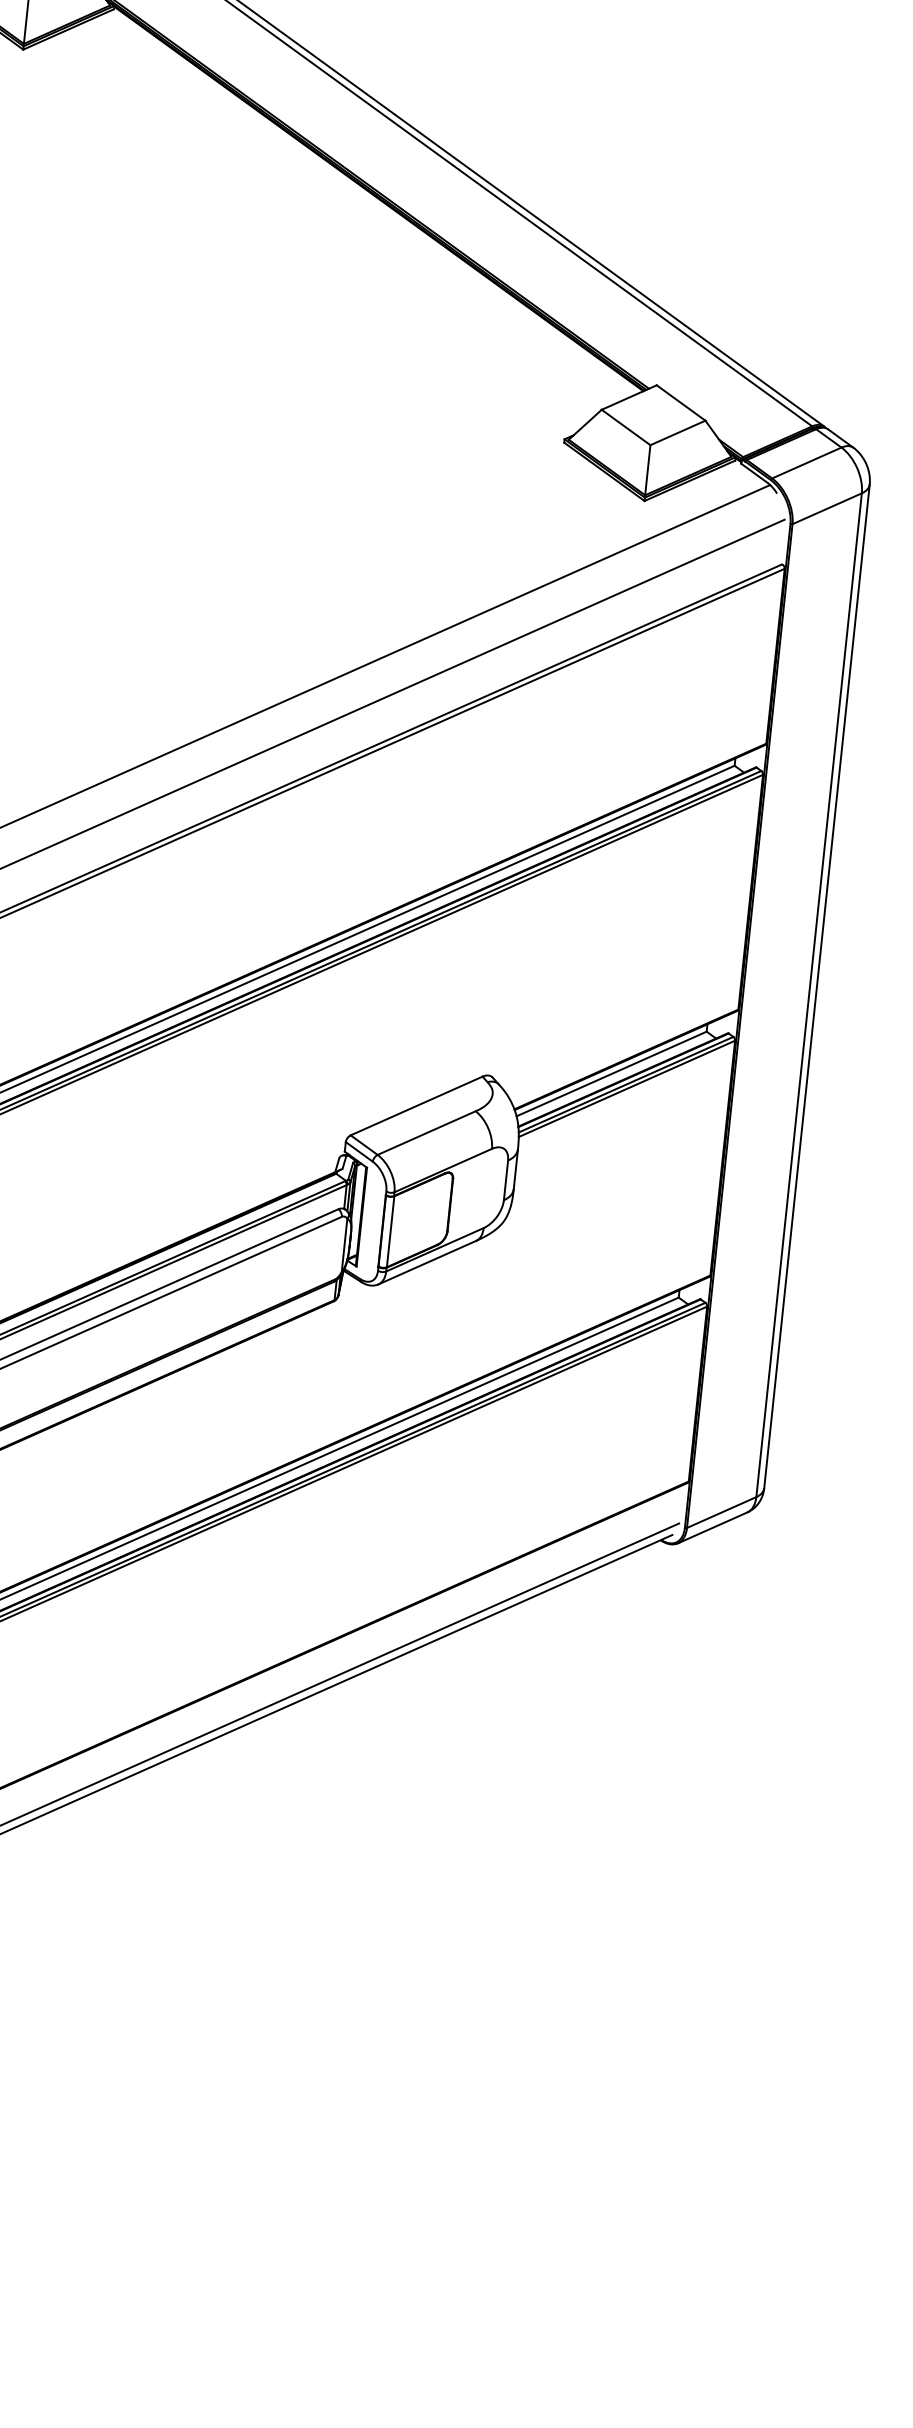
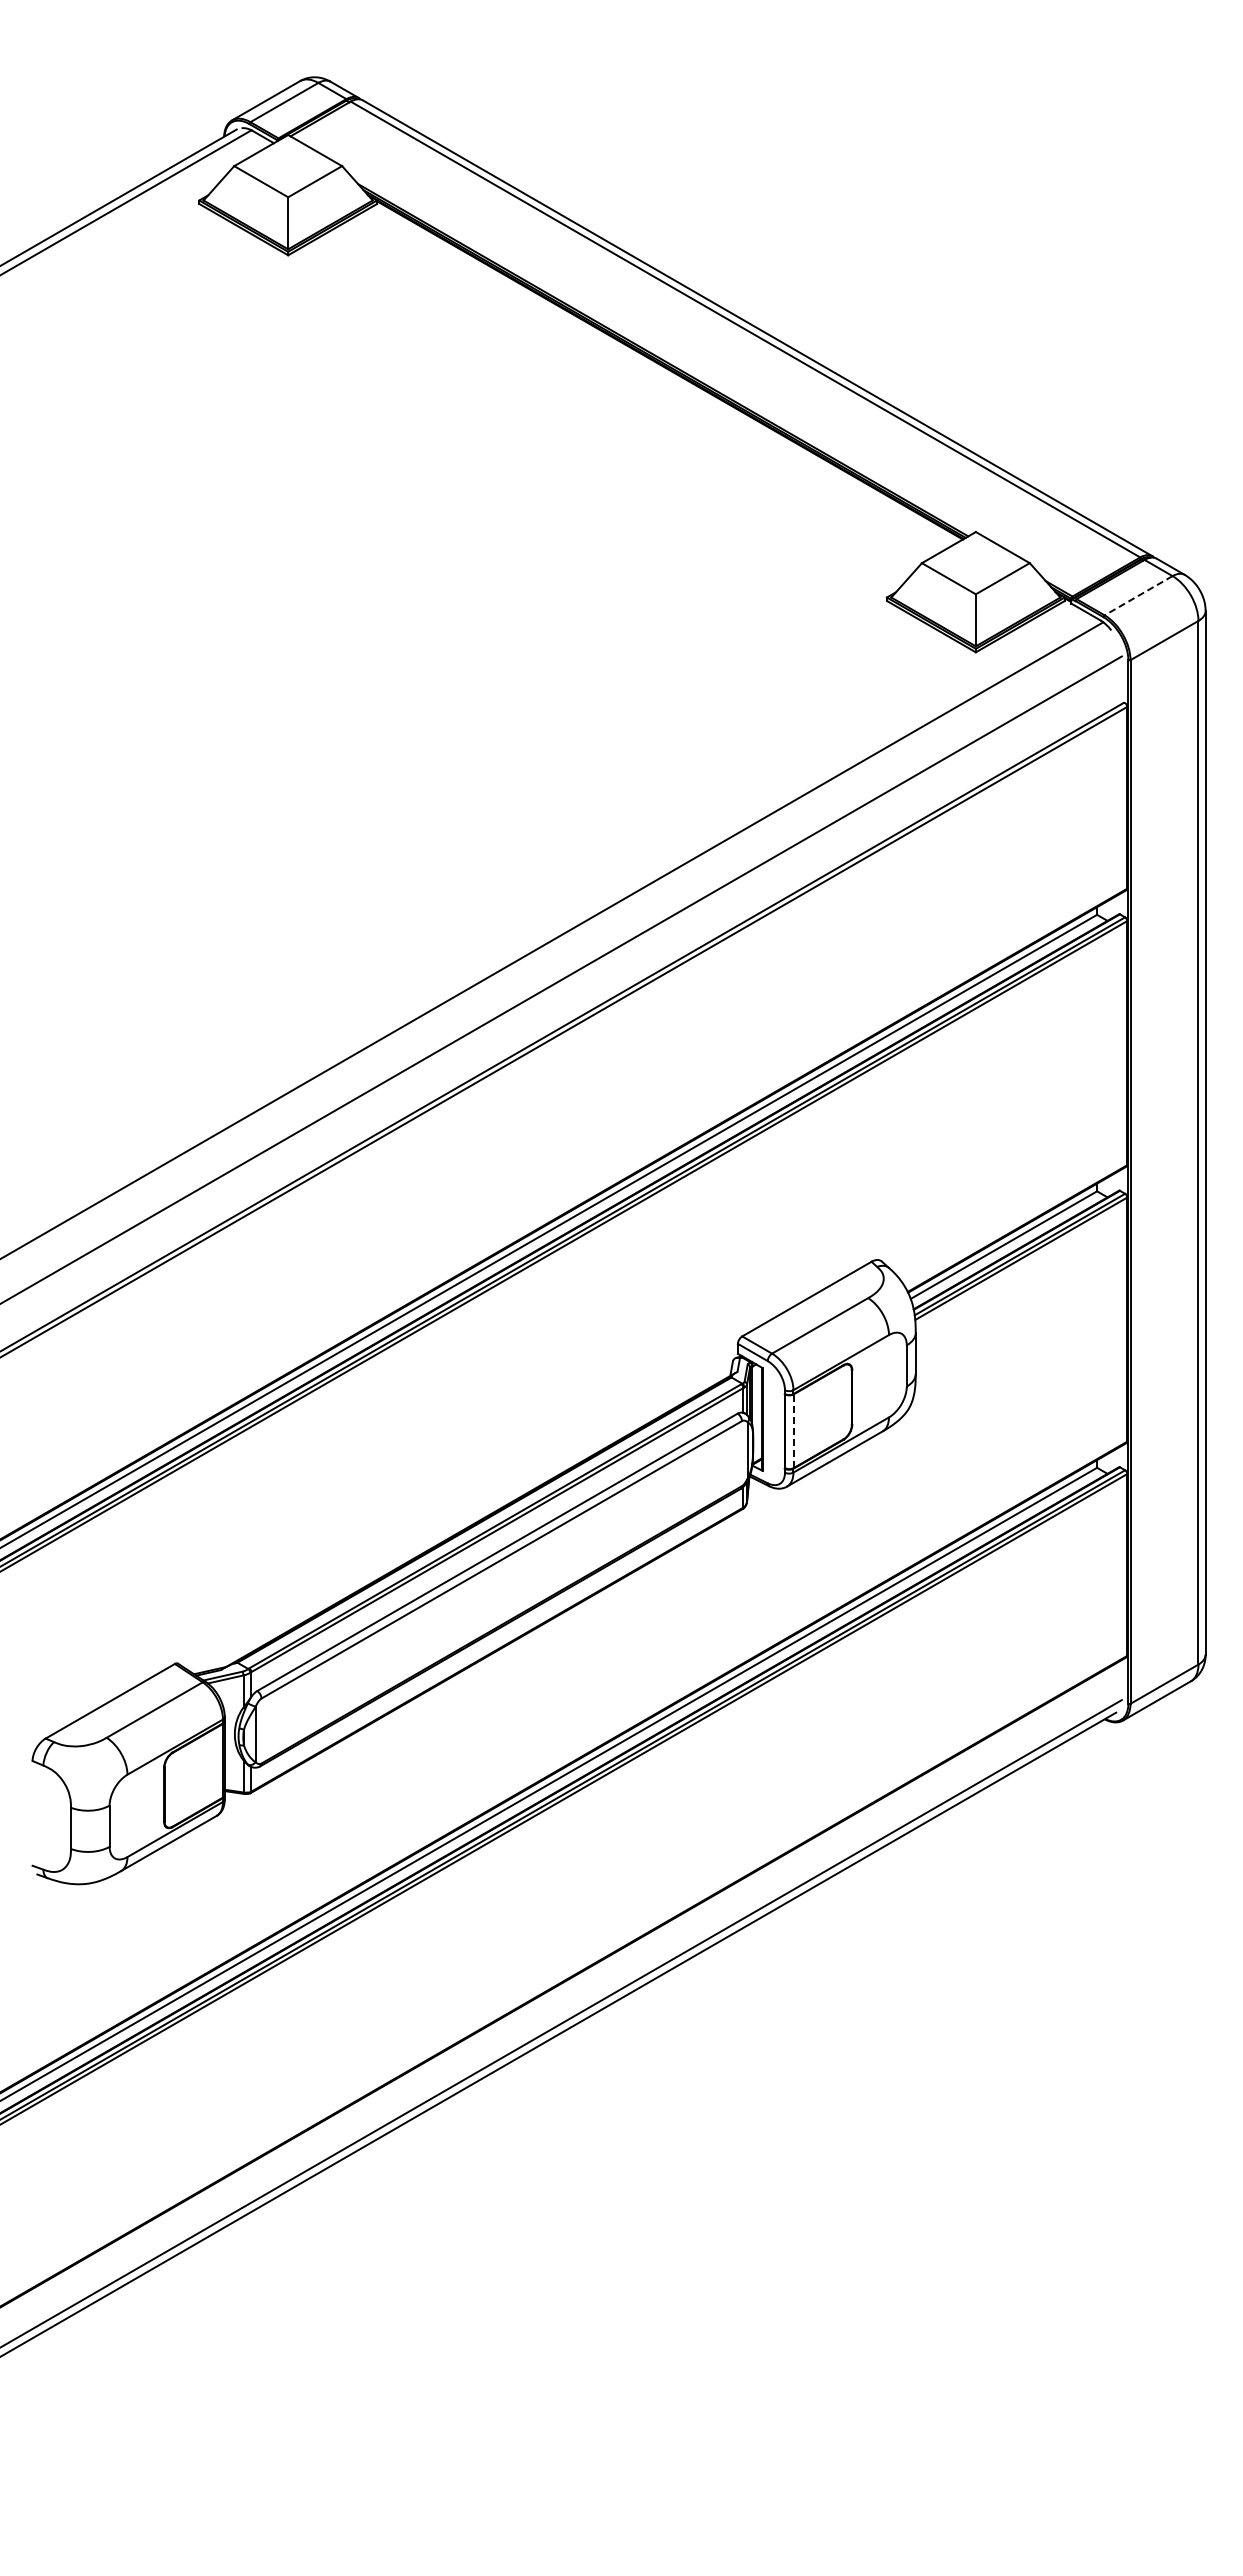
line: (806, 462) -> (1138, 595), solid -> dashed
line: (390, 1231) -> (793, 1431), solid -> dashed

